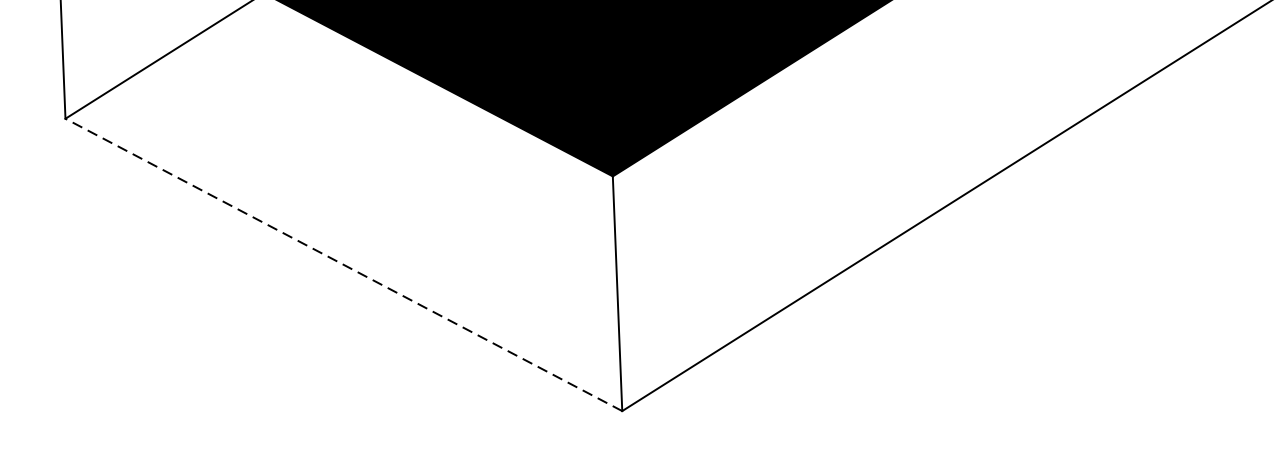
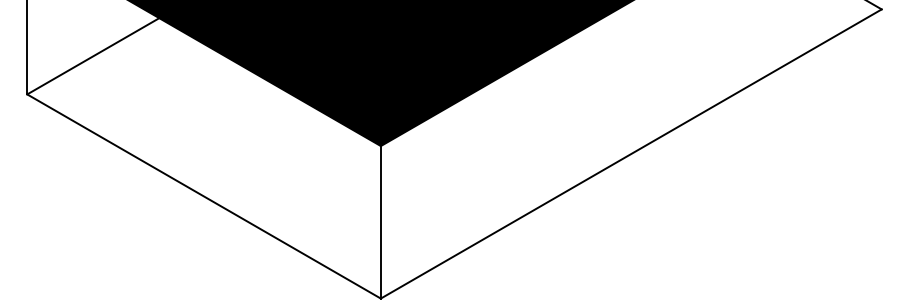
line: (343, 264) -> (203, 196), dashed -> solid

